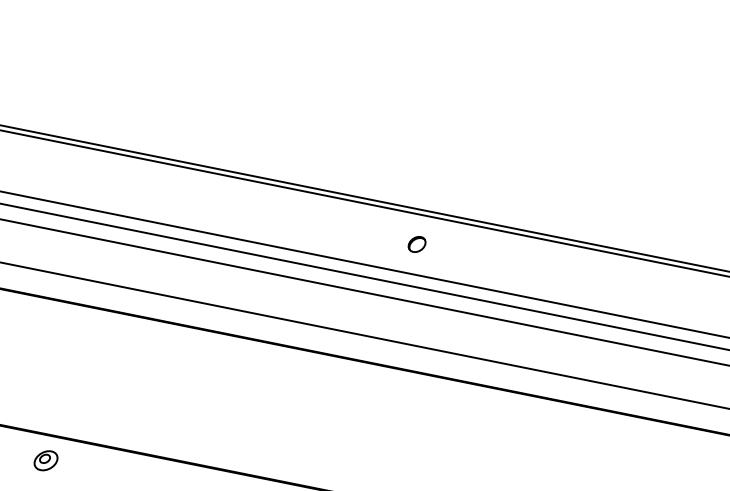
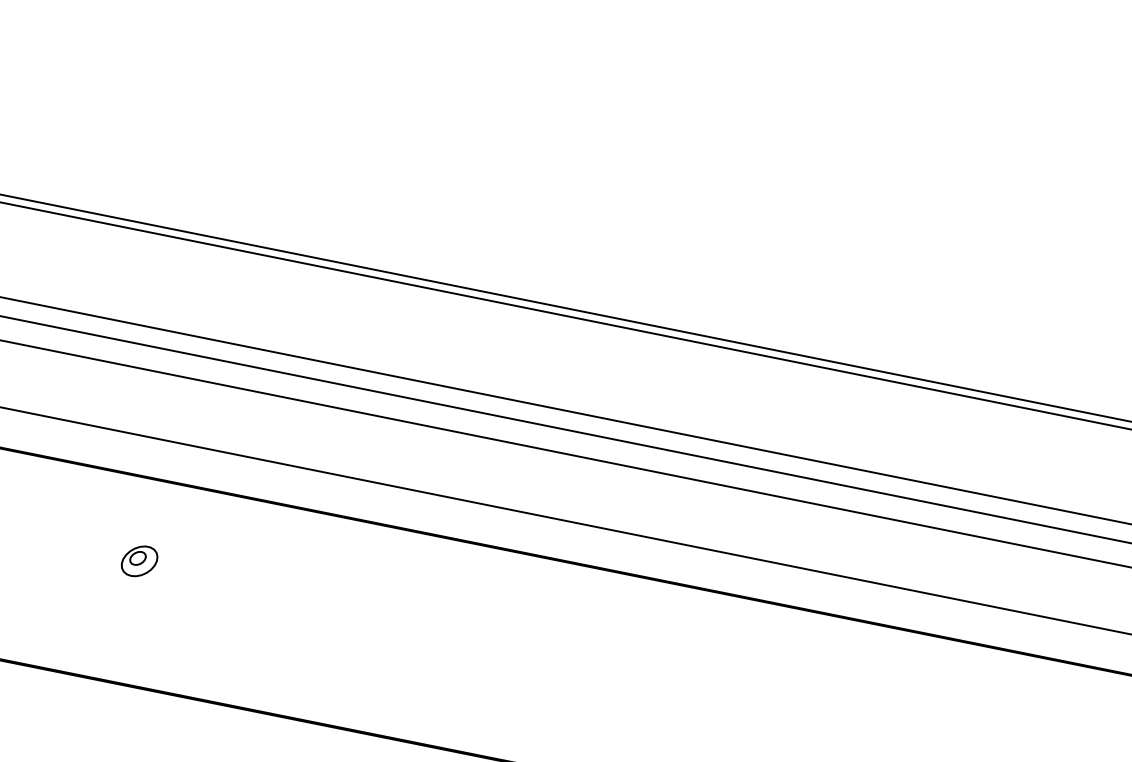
part: (416, 244) -> (645, 379), removed
part: (45, 460) -> (138, 560), moved

